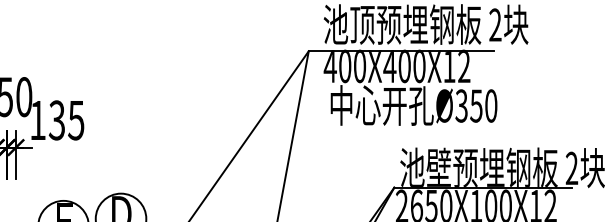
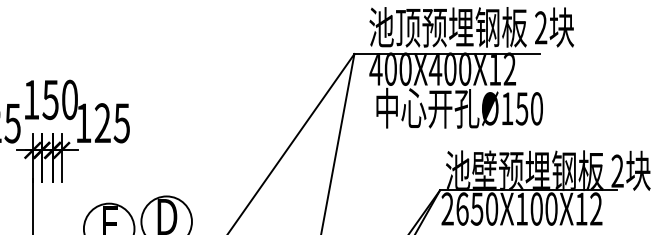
text: (461, 105) -> (507, 108), Ø350 -> Ø150
text: (56, 120) -> (102, 123), 135 -> 125

